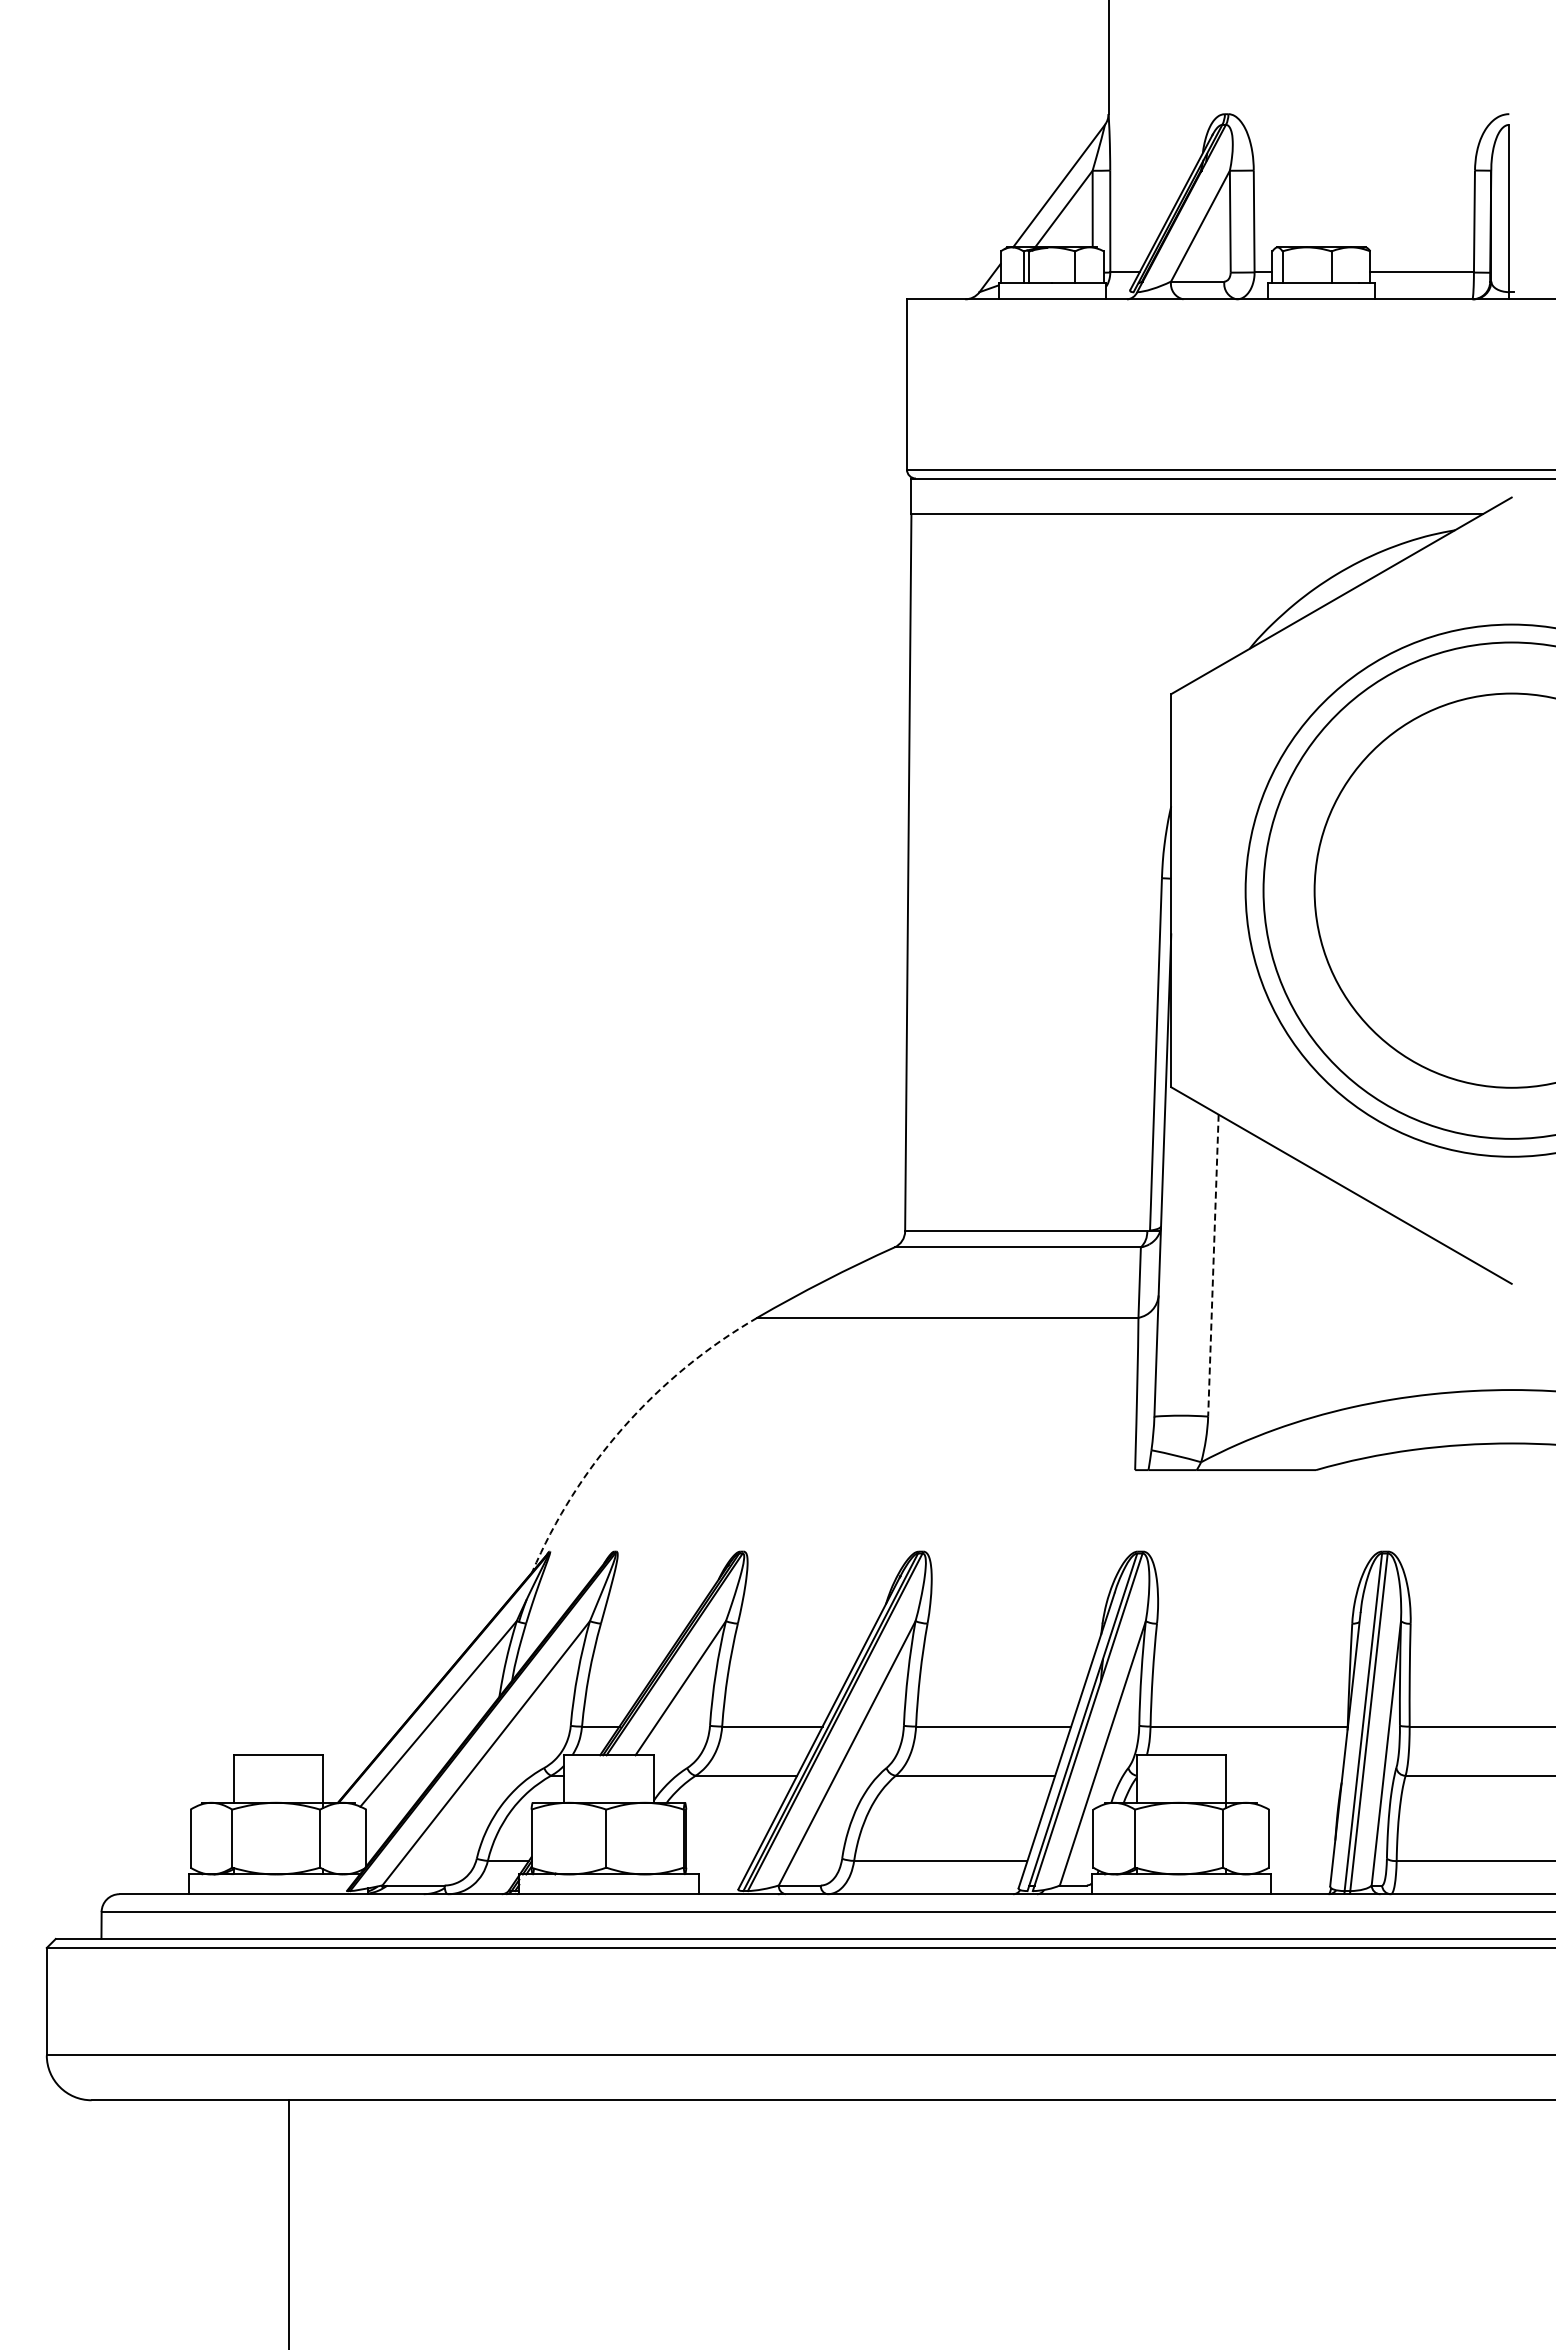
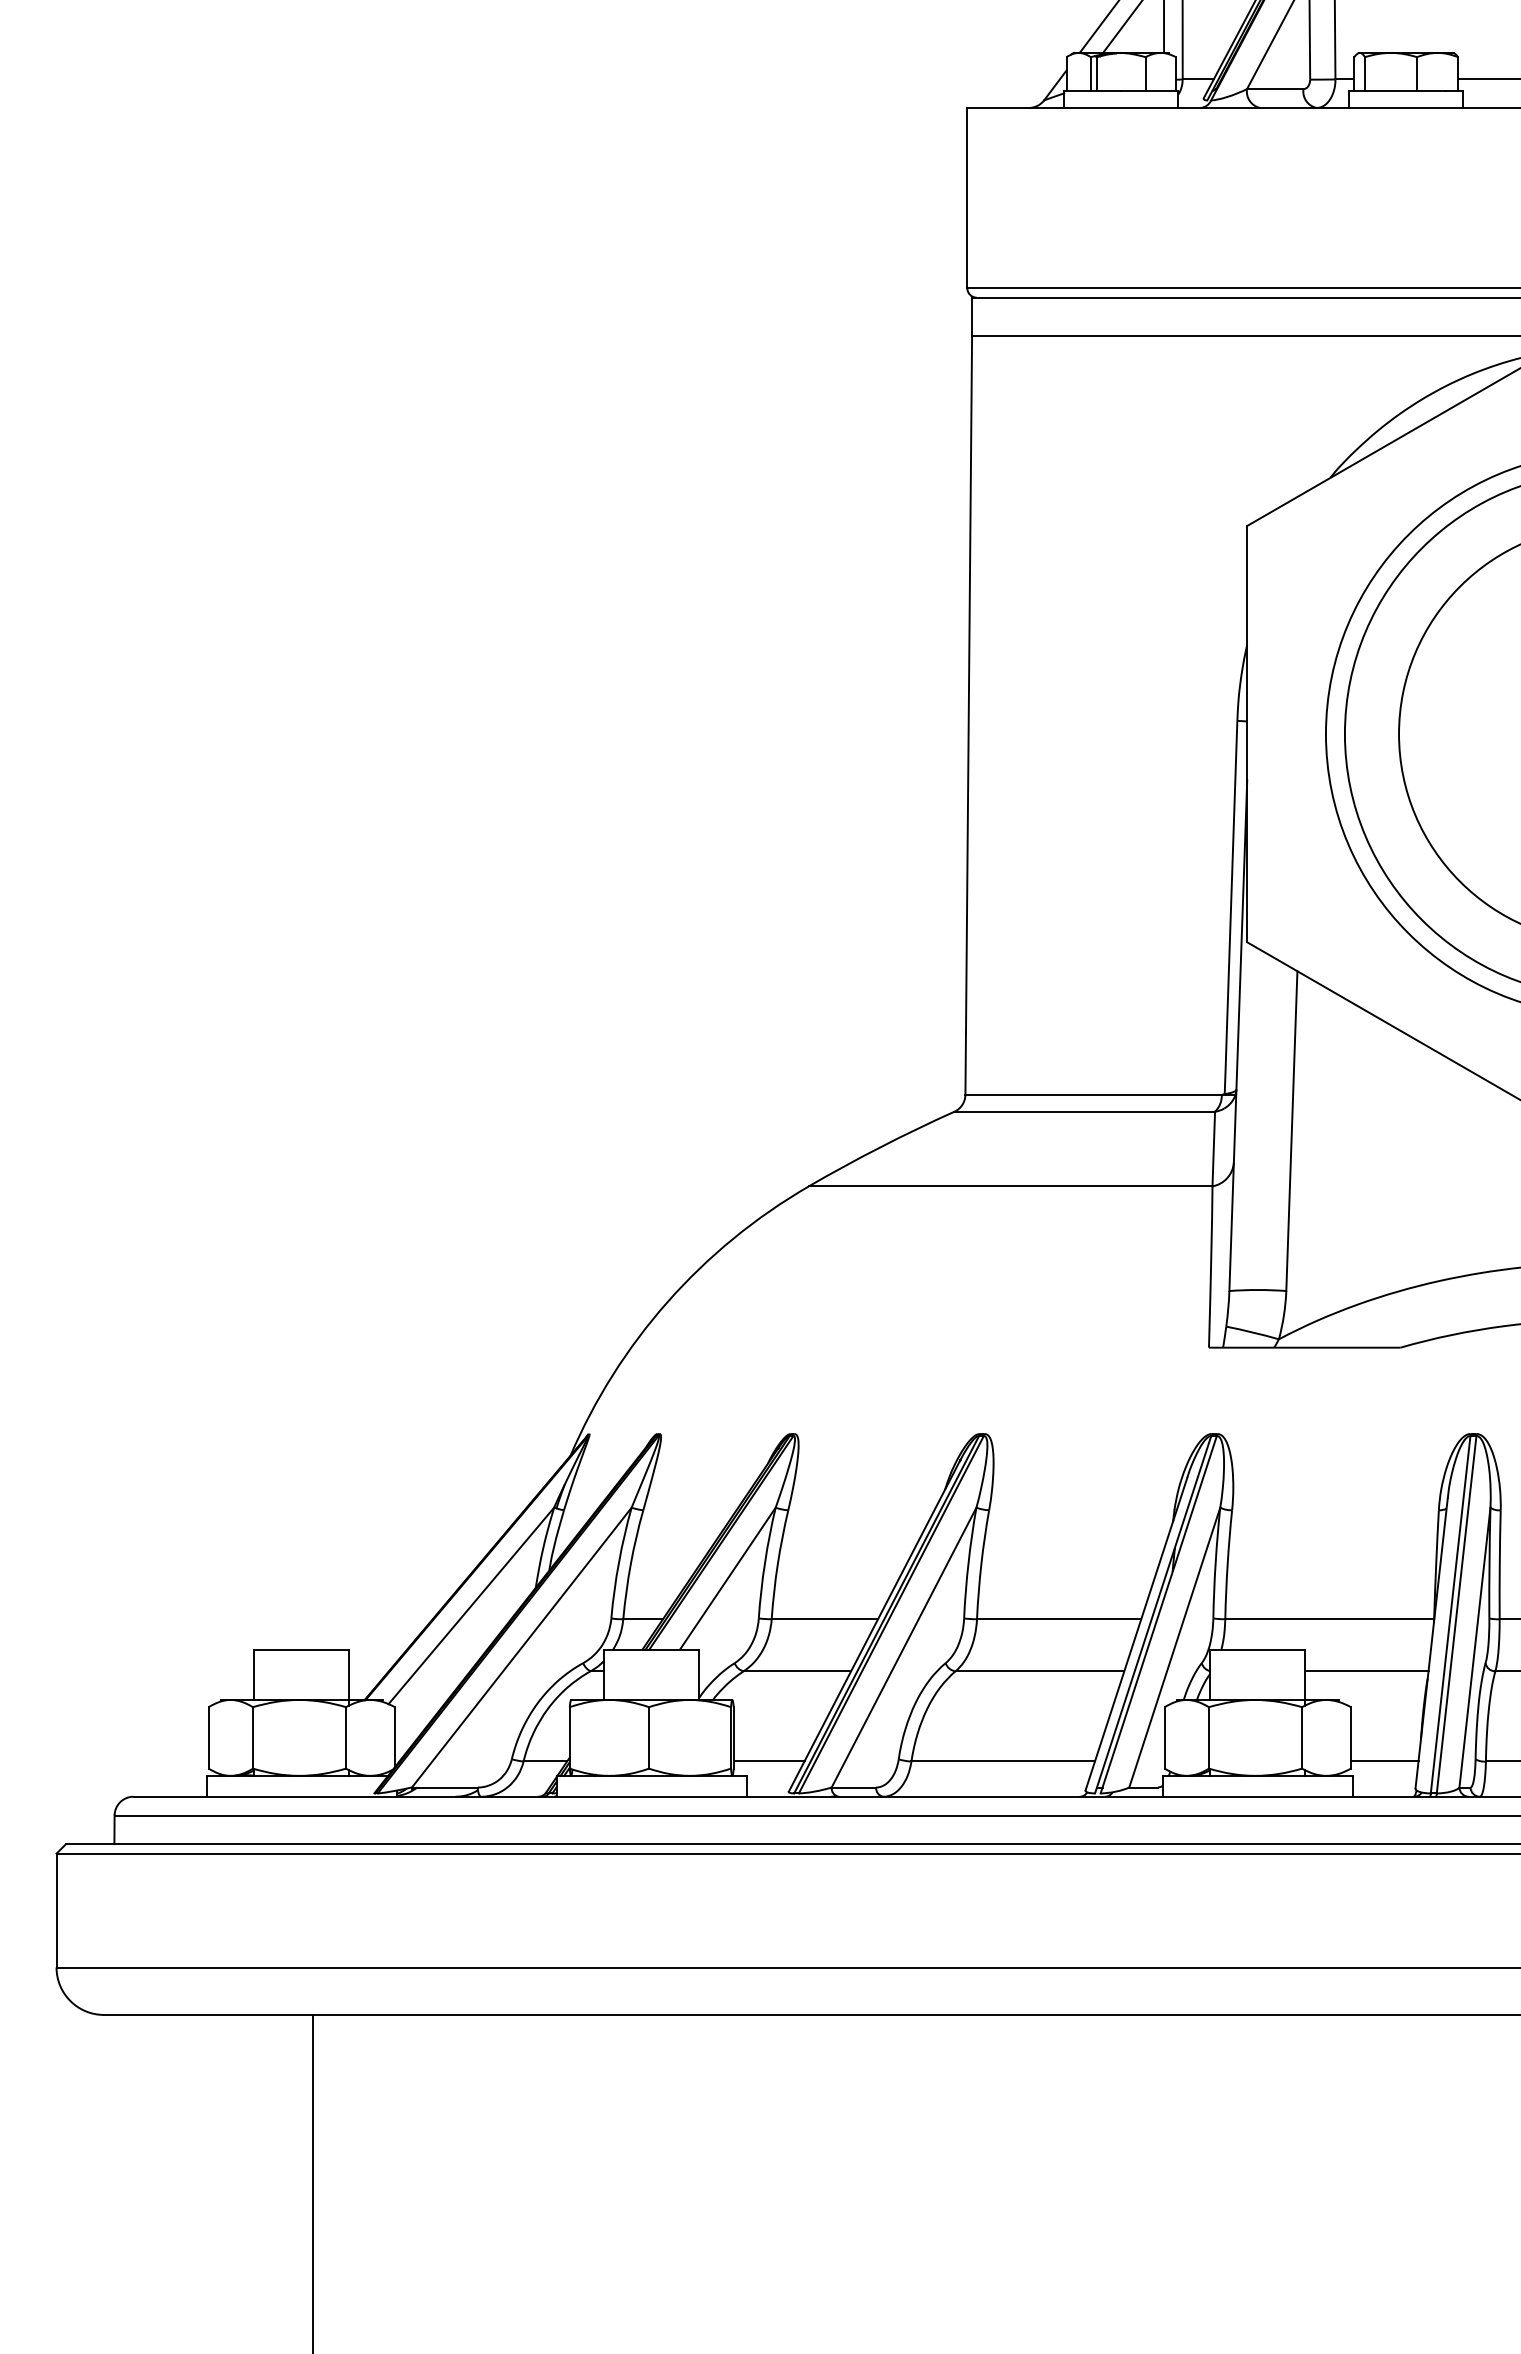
line: (1213, 1266) -> (1291, 1132), dashed -> solid
arc: (623, 1426) -> (667, 1301), dashed -> solid
line: (1284, 1775) -> (1367, 1671), added
line: (719, 1860) -> (768, 1761), added
line: (1301, 1860) -> (1385, 1761), added

